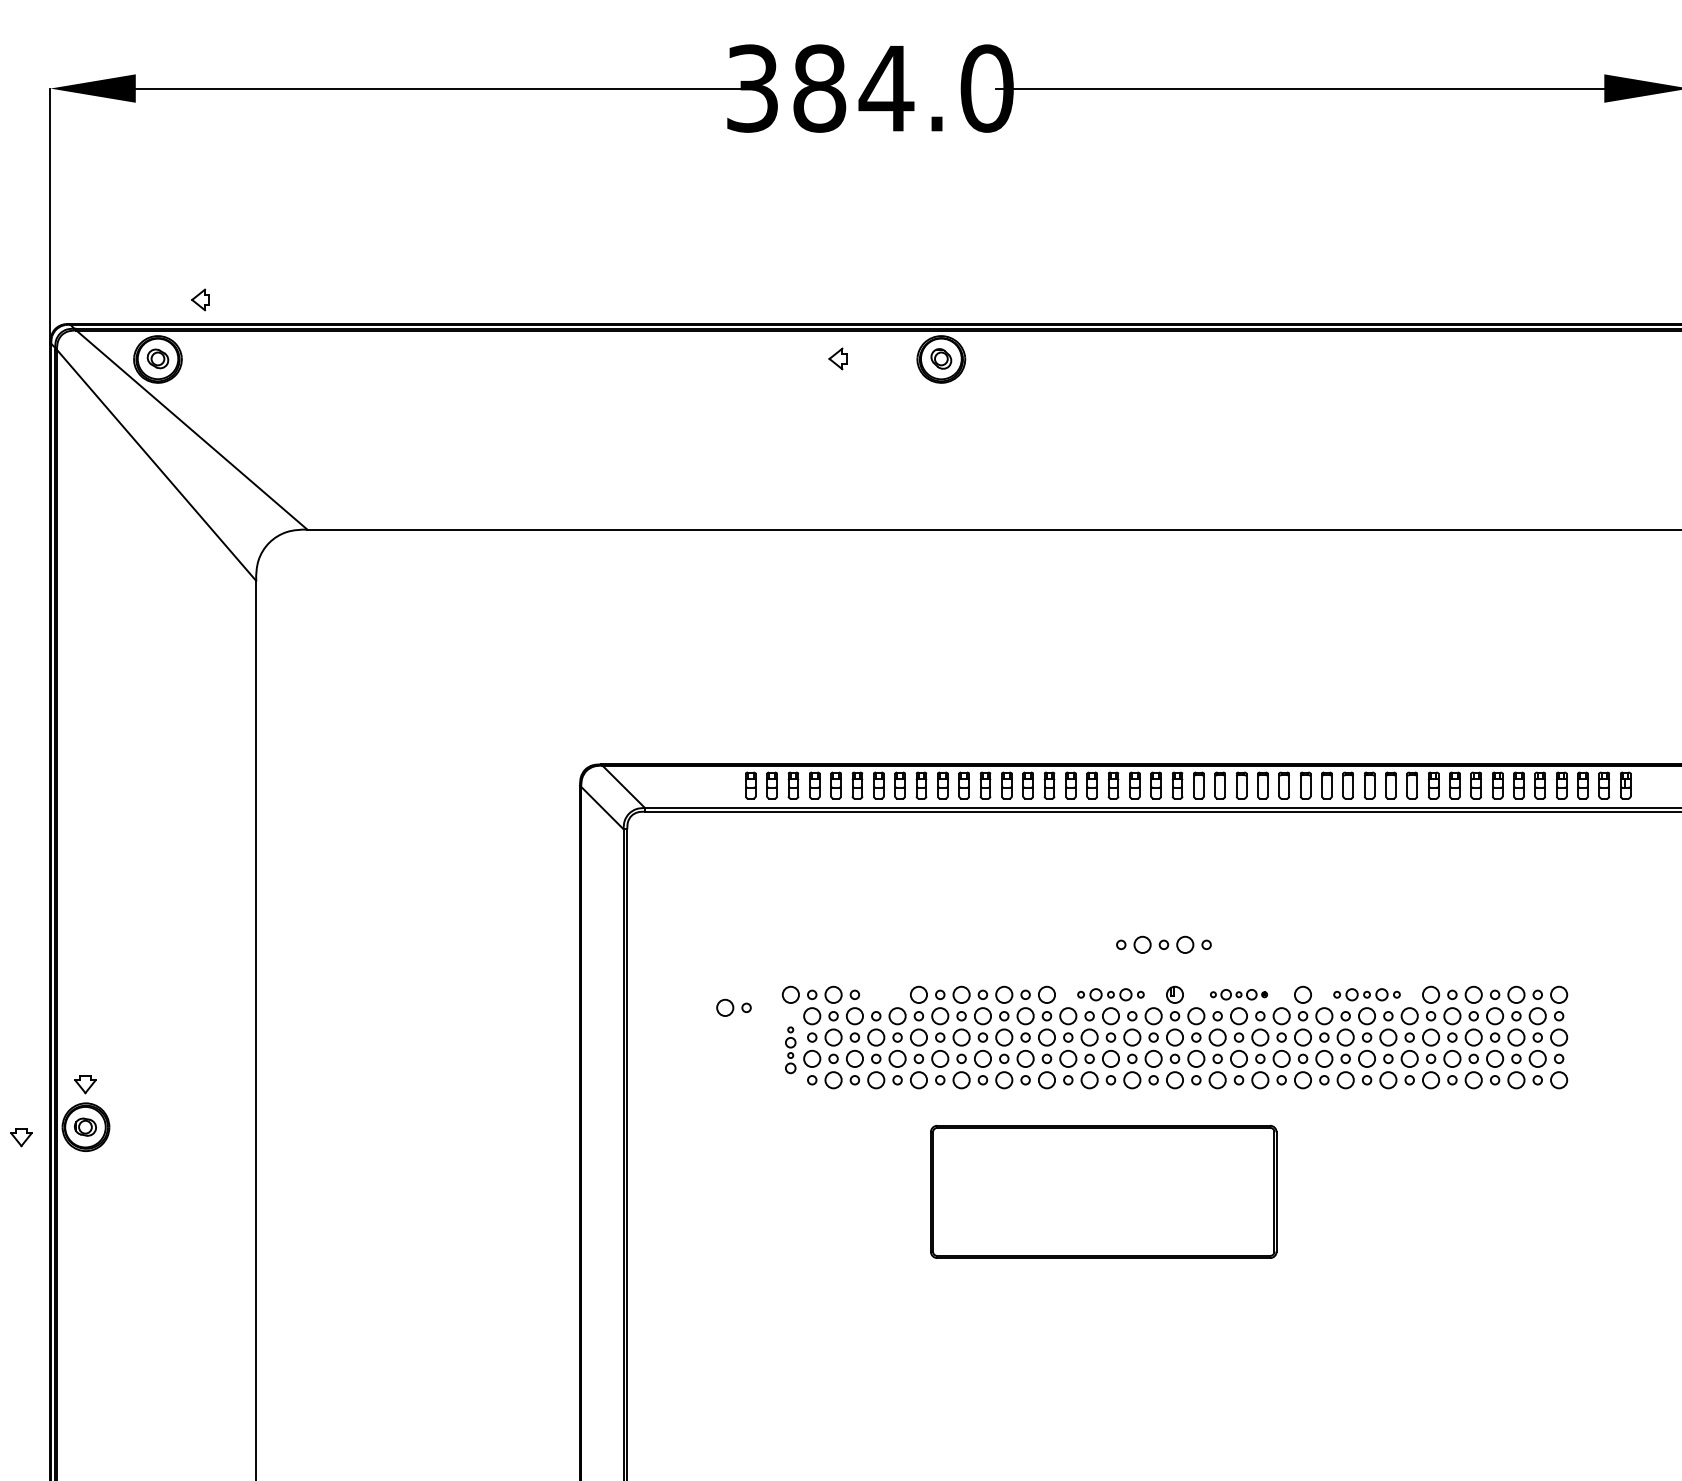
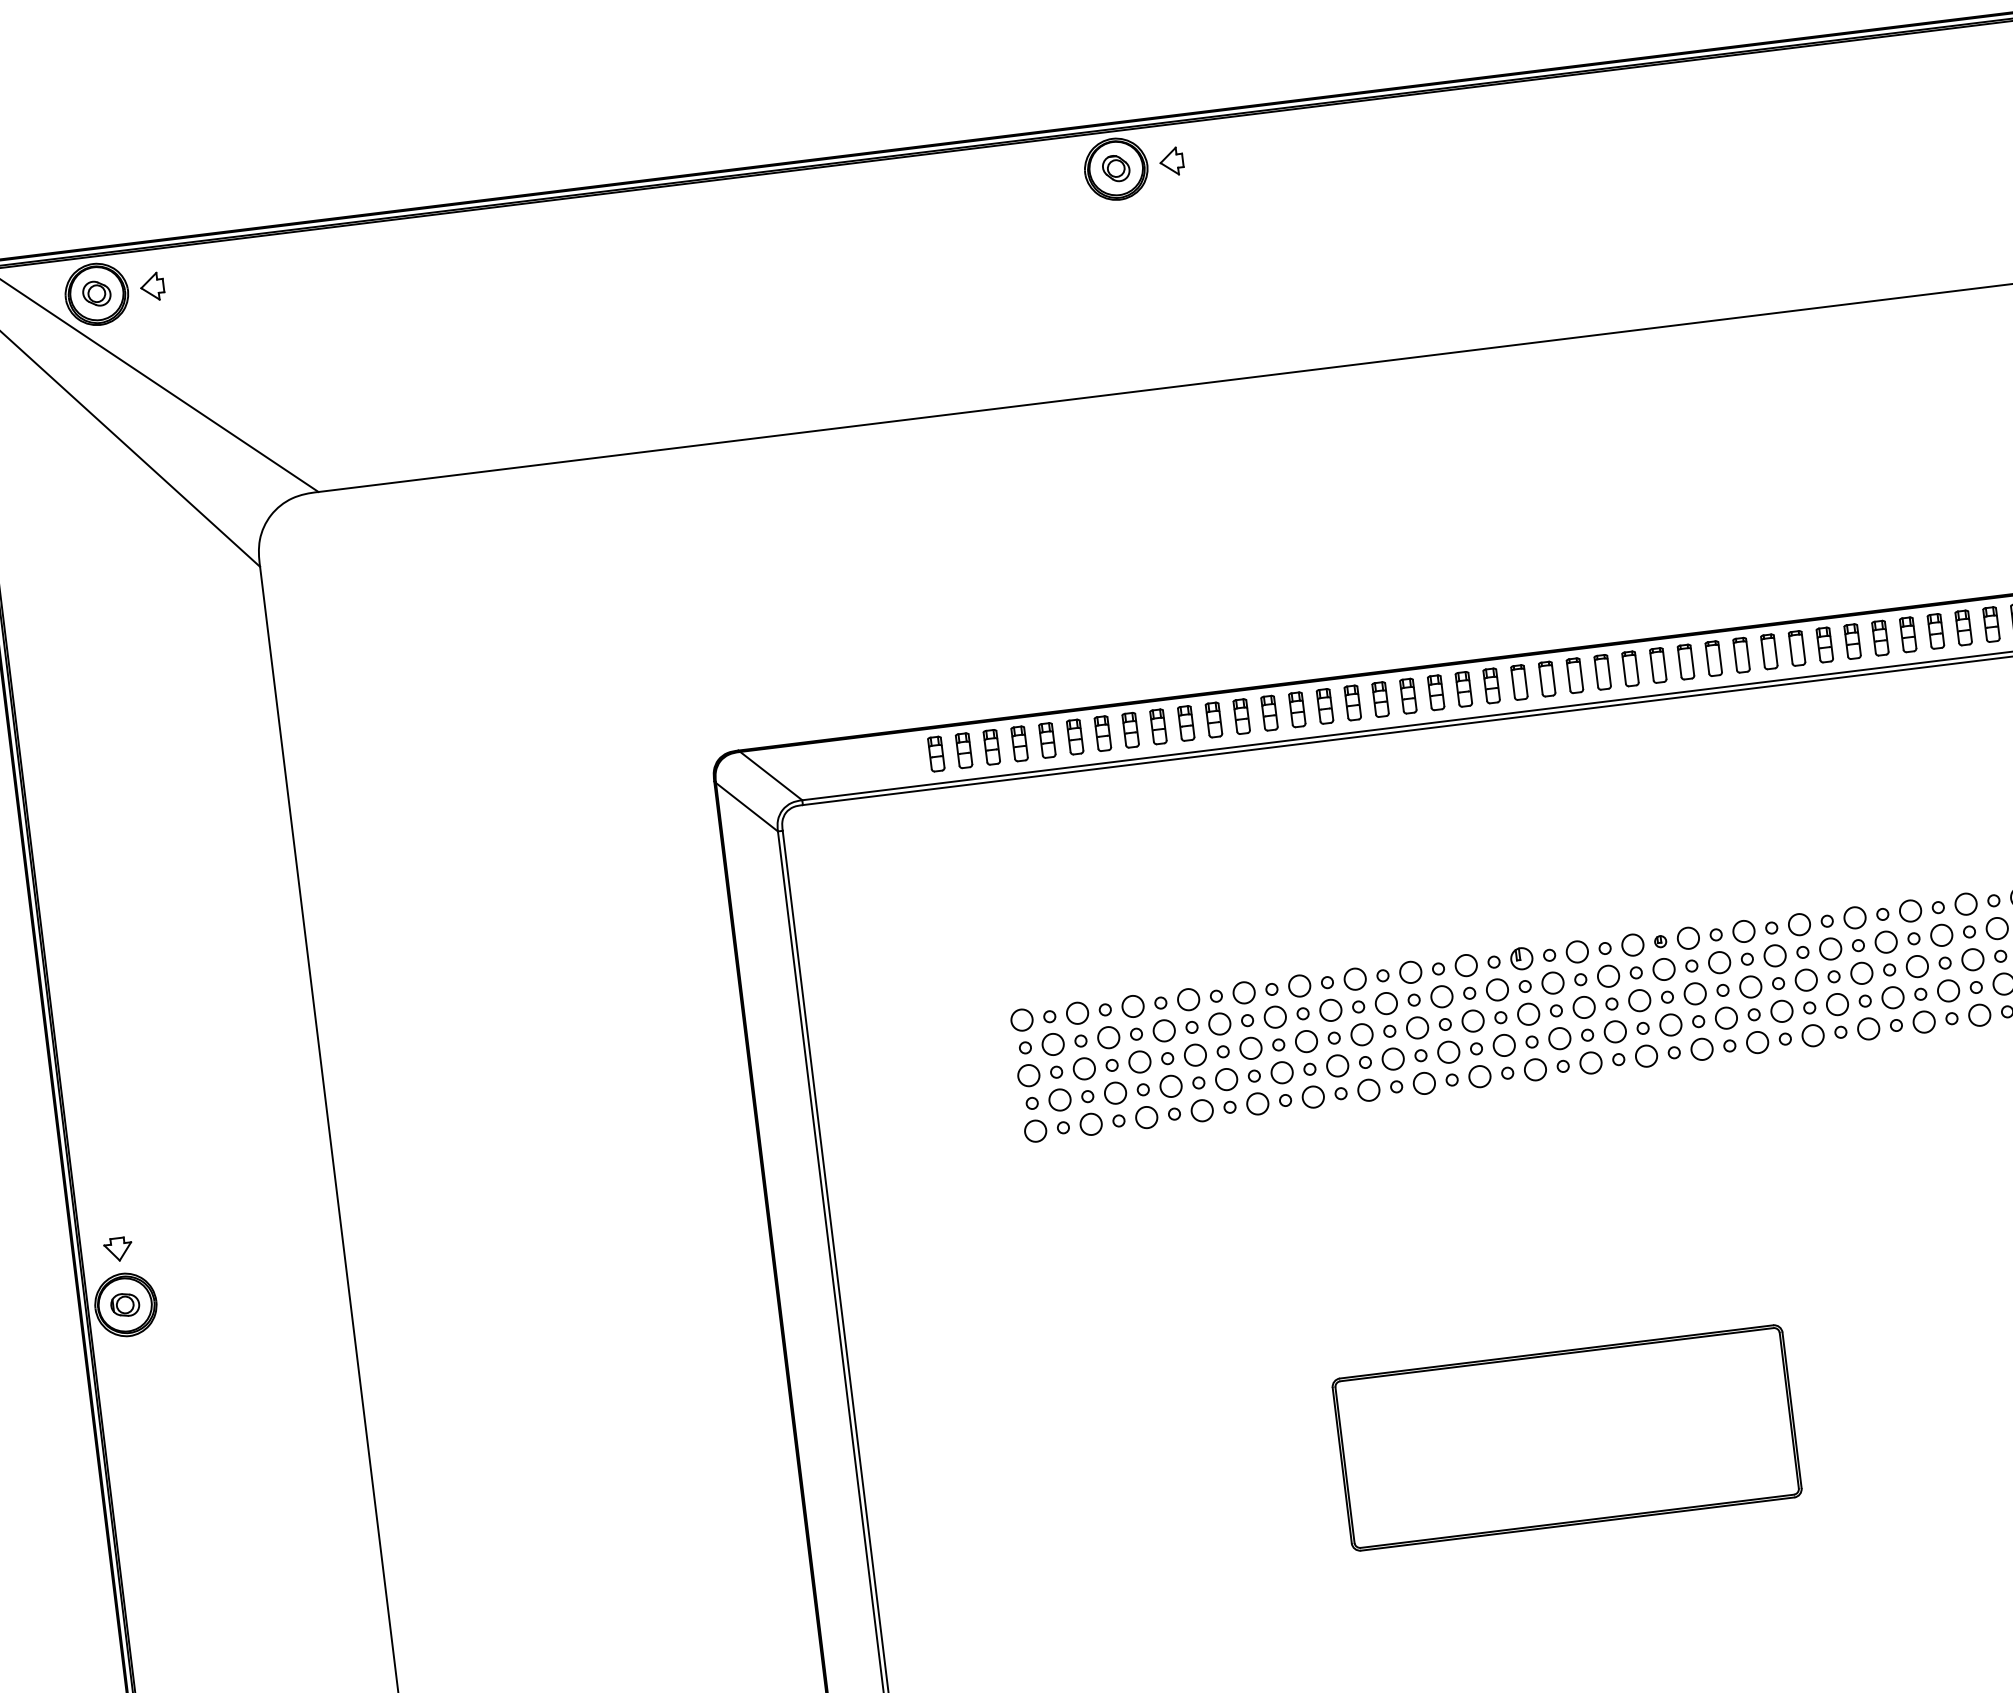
part: (200, 299) -> (152, 286), moved
part: (837, 358) -> (1170, 161), moved
part: (1163, 944) -> (1498, 895), removed
part: (1110, 994) -> (1437, 968), size x1.43
part: (1238, 994) -> (1604, 948), size x1.67
part: (1366, 994) -> (1770, 927), size x1.43
part: (733, 1007) -> (1143, 1004), moved
part: (790, 1050) -> (1030, 1092), size x1.67
part: (21, 1137) -> (43, 1328), removed
part: (1103, 1191) -> (1566, 1437), moved

